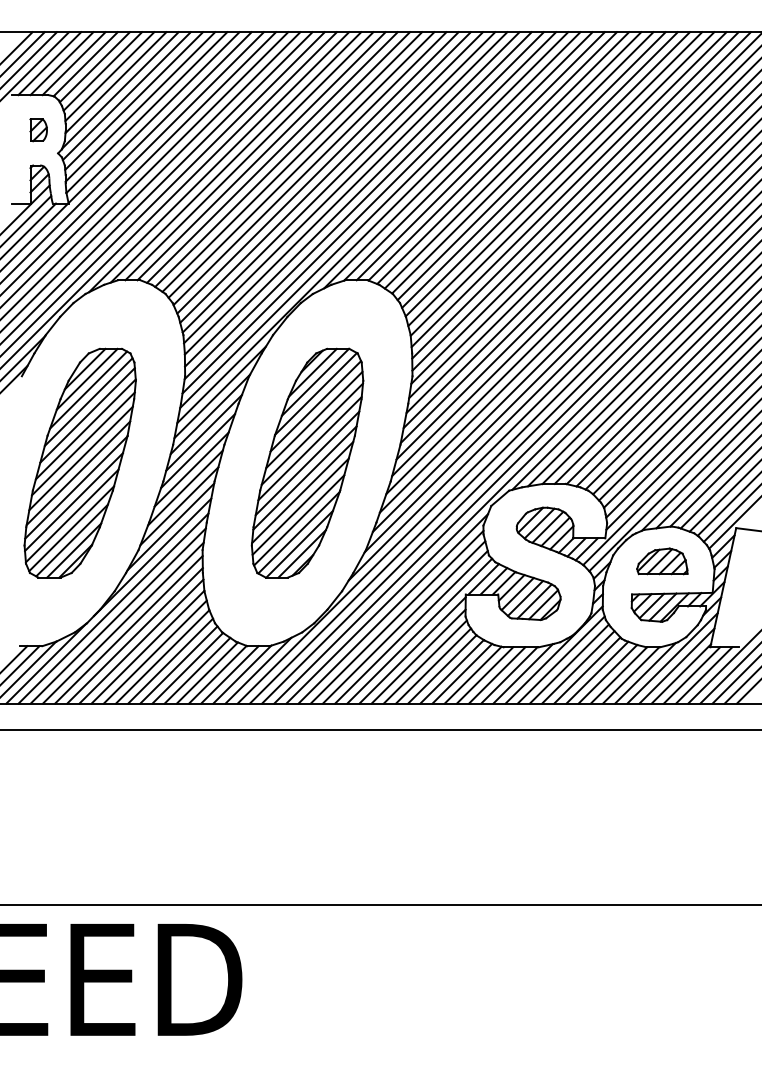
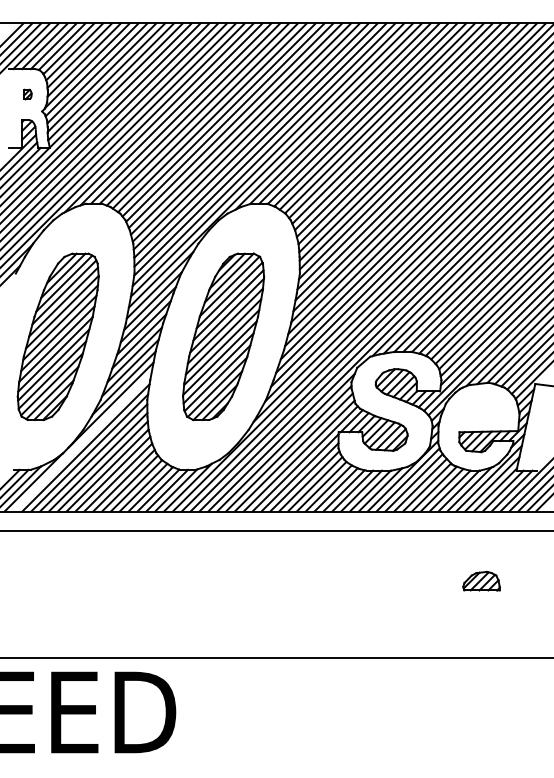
part: (37, 130) -> (27, 94), size x0.6
part: (662, 560) -> (481, 580), moved
line: (113, 608) -> (82, 442), removed

